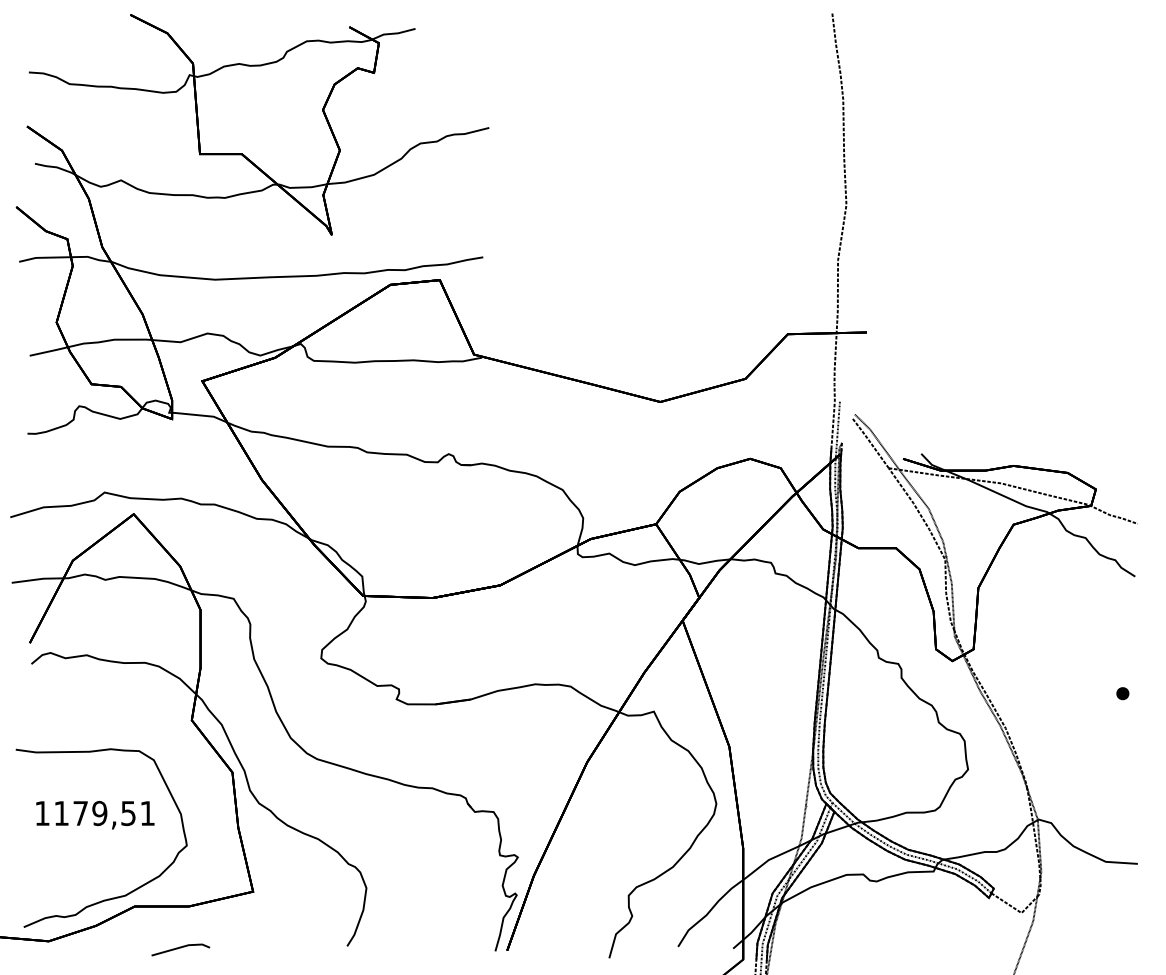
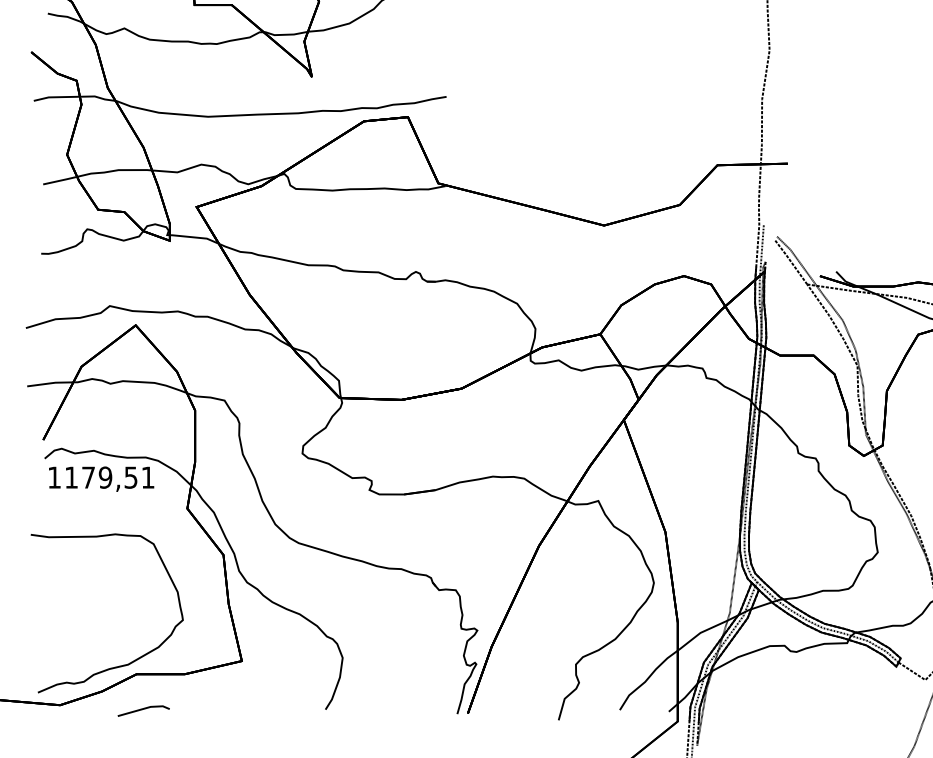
text: (95, 815) -> (101, 479), moved
line: (180, 948) -> (143, 709), moved

